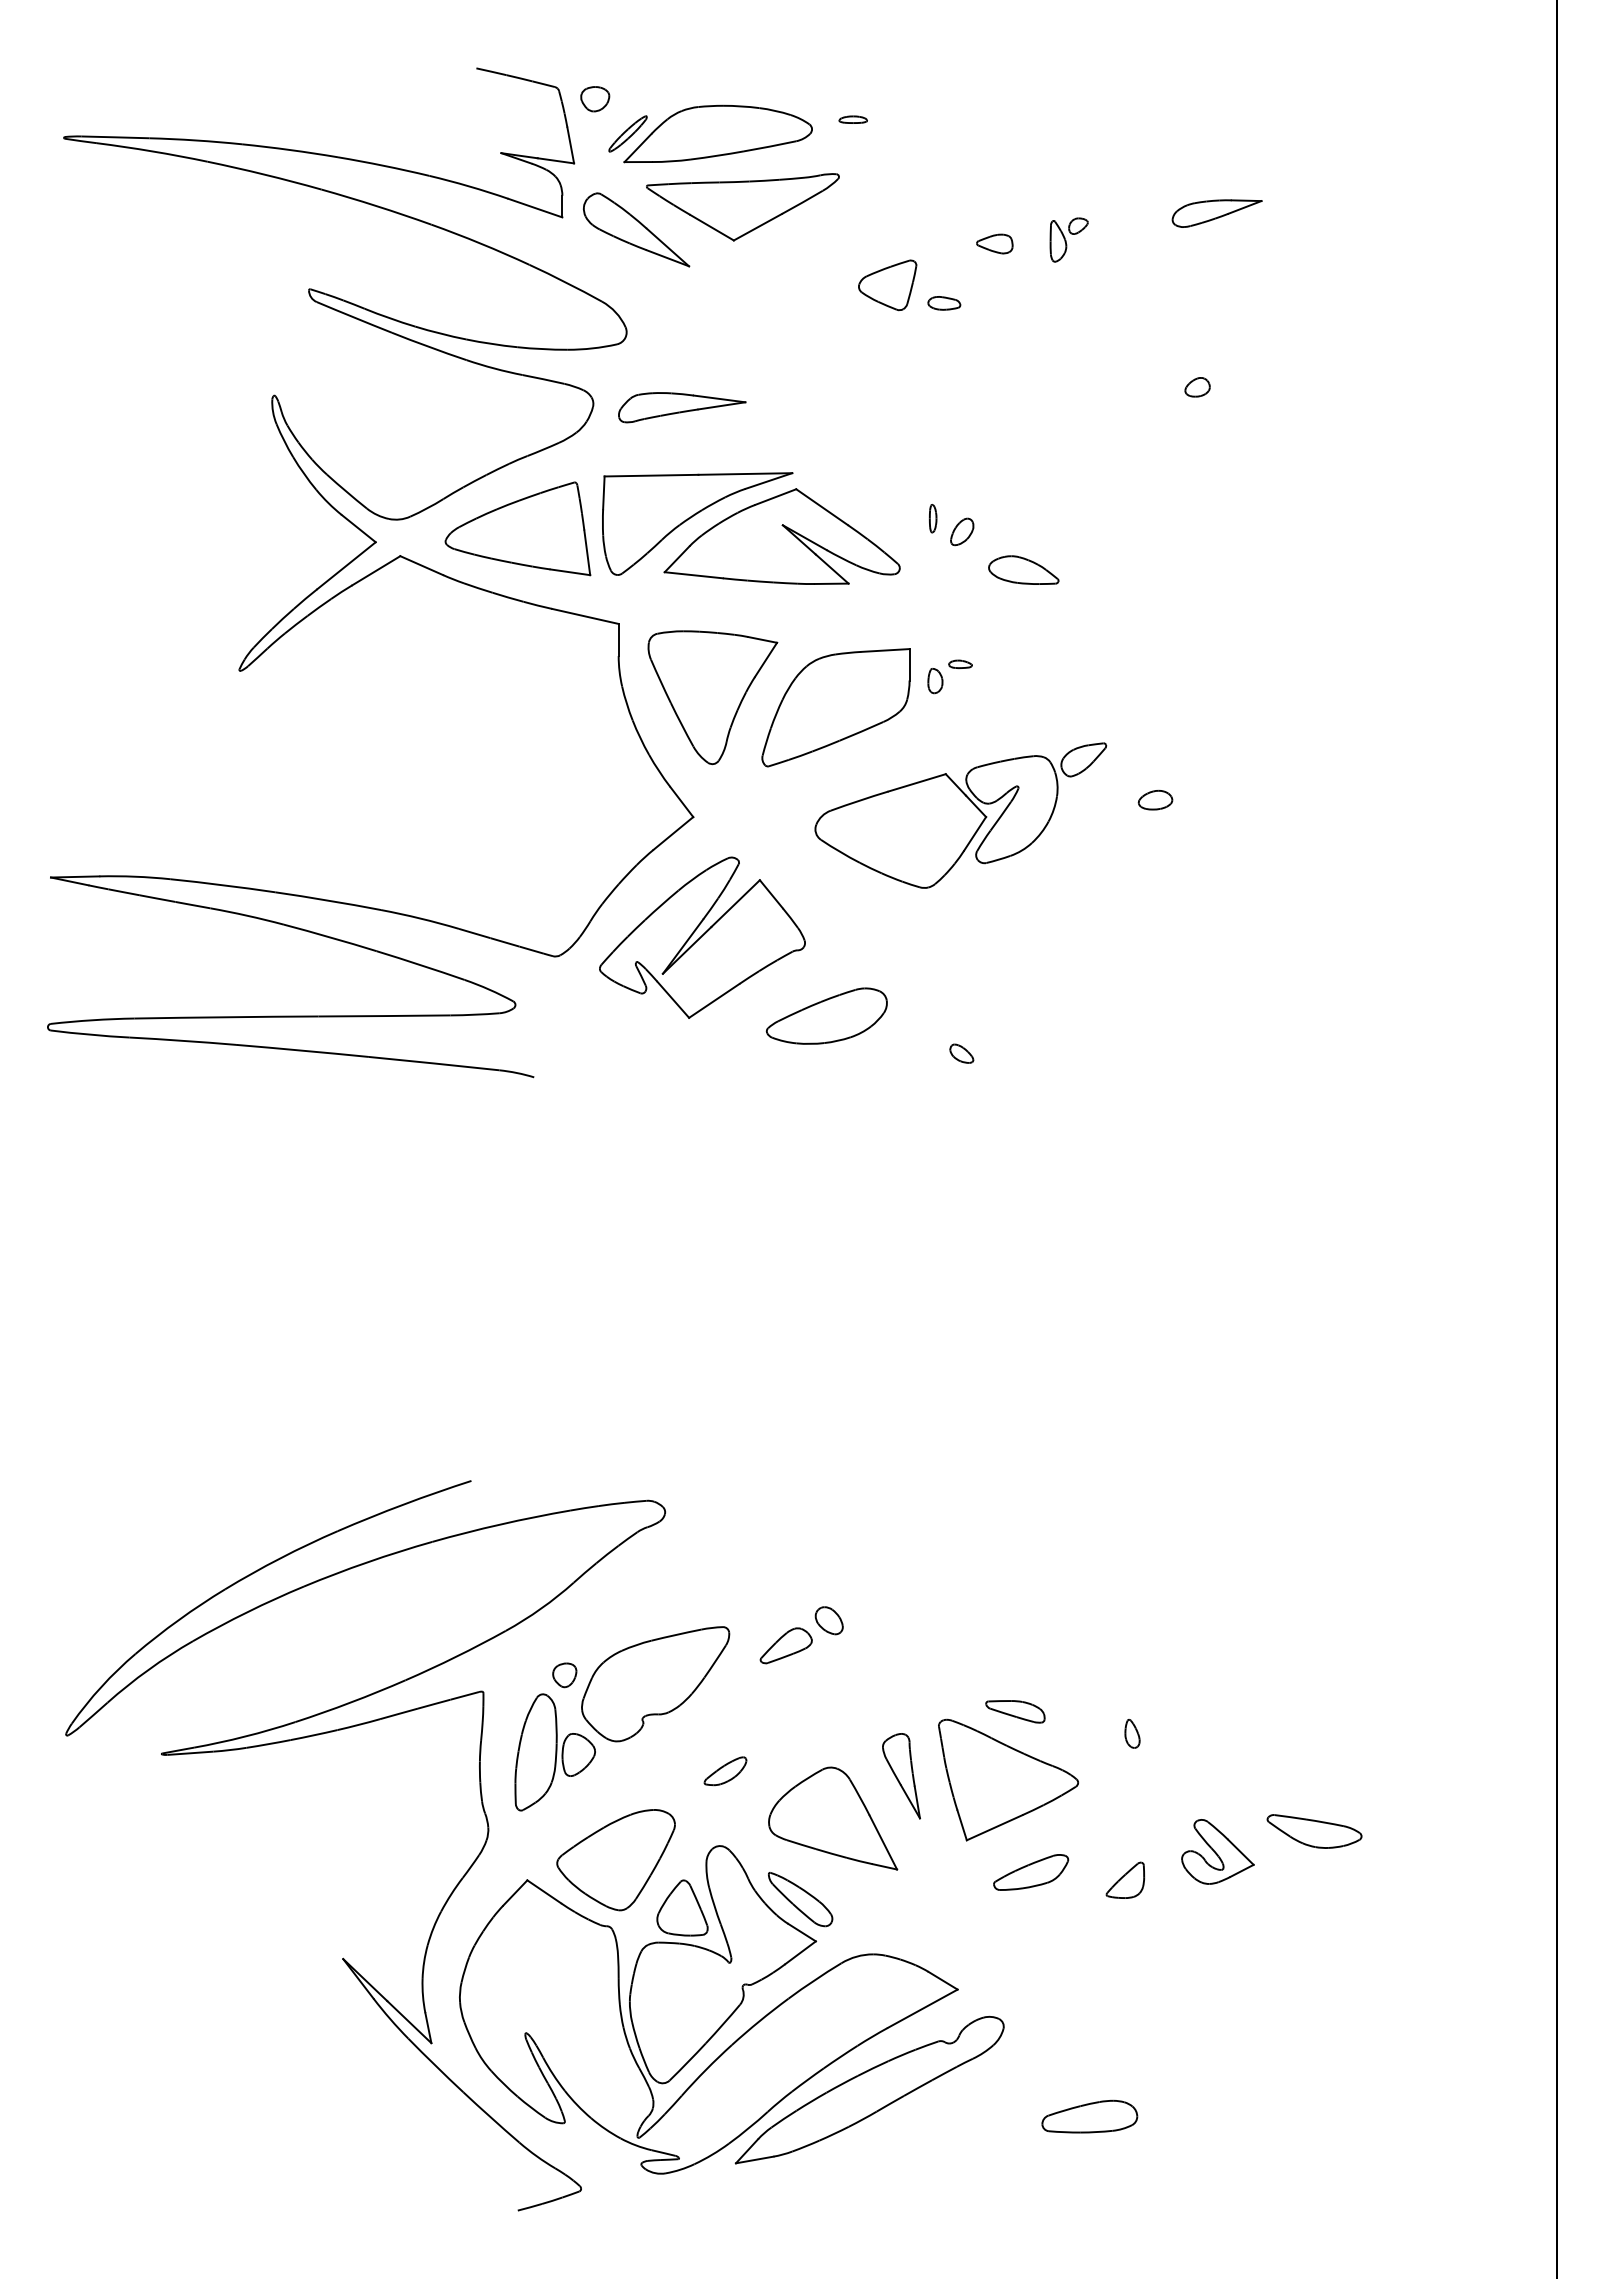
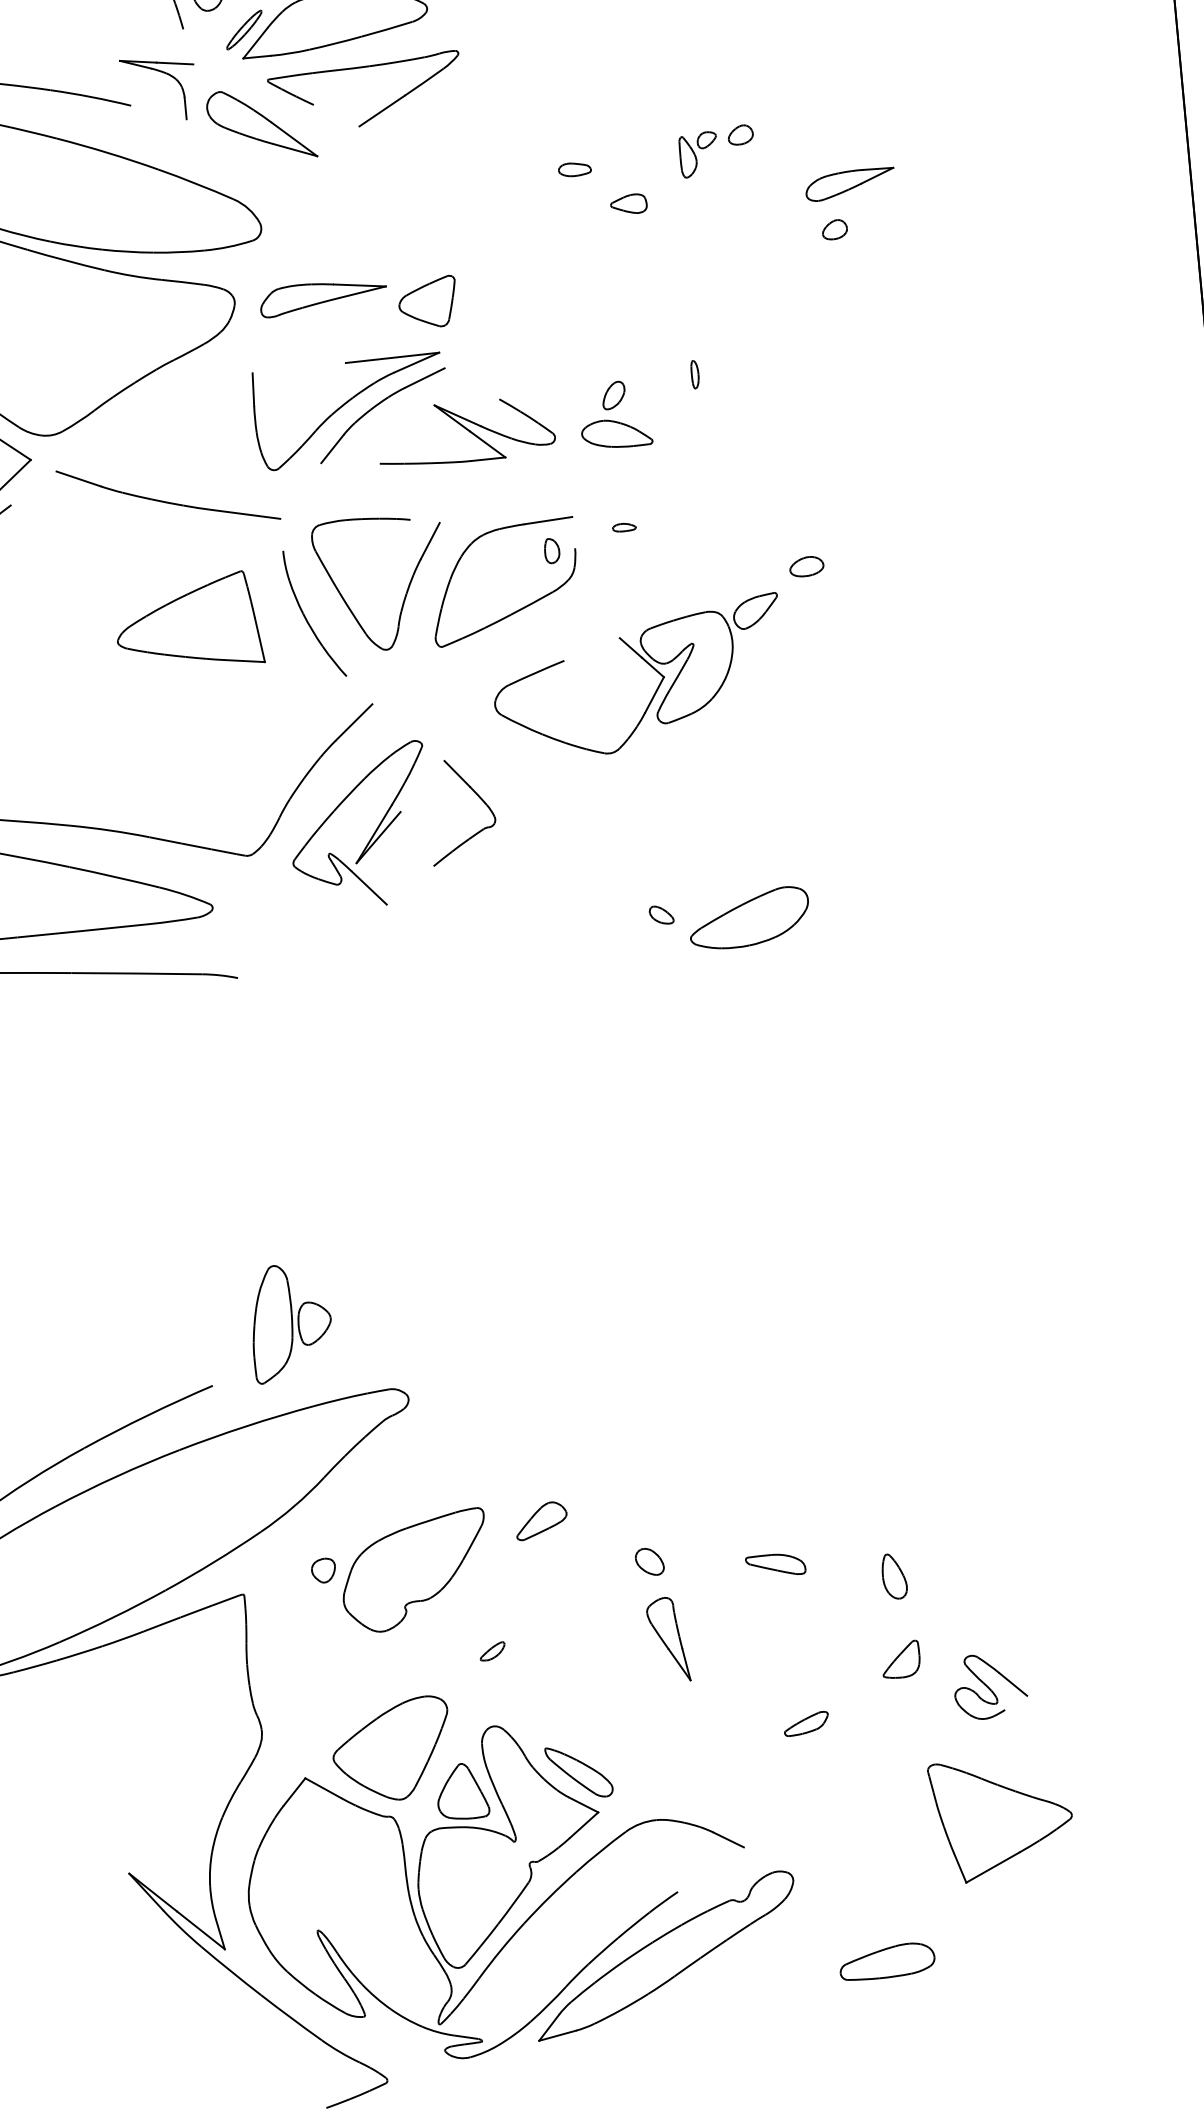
line: (570, 145) -> (188, 46), removed
line: (535, 207) -> (158, 111), removed
part: (1216, 213) -> (849, 184), moved
line: (711, 227) -> (336, 115), removed
part: (1068, 239) -> (698, 154), moved
part: (994, 243) -> (628, 203), moved
part: (1112, 284) -> (740, 135), added
part: (887, 285) -> (427, 302), moved
line: (651, 475) -> (299, 368), removed
line: (821, 507) -> (471, 384), removed
part: (932, 518) -> (694, 374), moved
part: (517, 528) -> (188, 622), moved
part: (1023, 569) -> (616, 432), moved
line: (376, 570) -> (34, 488), removed
line: (693, 575) -> (350, 463), removed
line: (618, 639) -> (281, 534), removed
line: (762, 639) -> (424, 521), removed
line: (909, 664) -> (573, 532), removed
part: (935, 681) -> (552, 551), moved
line: (916, 782) -> (591, 649), removed
part: (1155, 799) -> (806, 565), moved
line: (681, 802) -> (359, 690), removed
line: (735, 903) -> (422, 786), removed
line: (714, 1000) -> (410, 884), removed
part: (826, 1015) -> (748, 917), moved
part: (828, 1620) -> (648, 1561), moved
part: (1132, 1733) -> (894, 1576), size x1.6
part: (554, 1752) -> (290, 1322), moved
part: (725, 1771) -> (492, 1651), size x0.6
part: (1008, 1779) -> (1002, 1818), moved
part: (833, 1818) -> (604, 1688), removed
part: (1314, 1831) -> (1084, 1656), removed
line: (1241, 1870) -> (1015, 1702), removed
part: (1031, 1872) -> (806, 1723), size x0.6
part: (1125, 1879) -> (901, 1658), moved
line: (922, 2008) -> (710, 1869), removed

